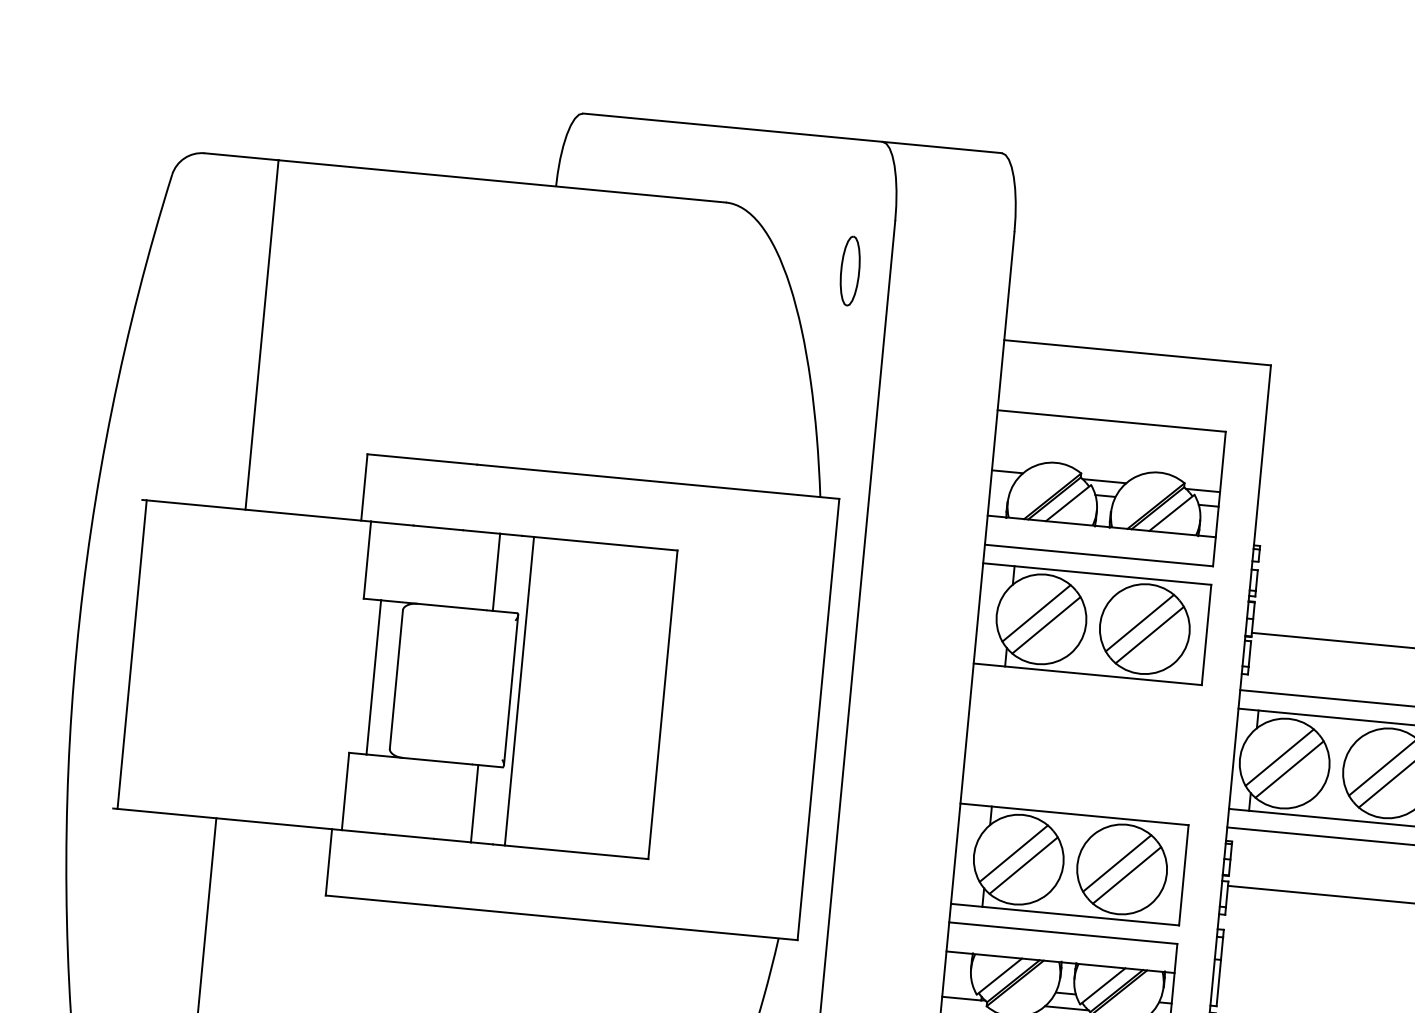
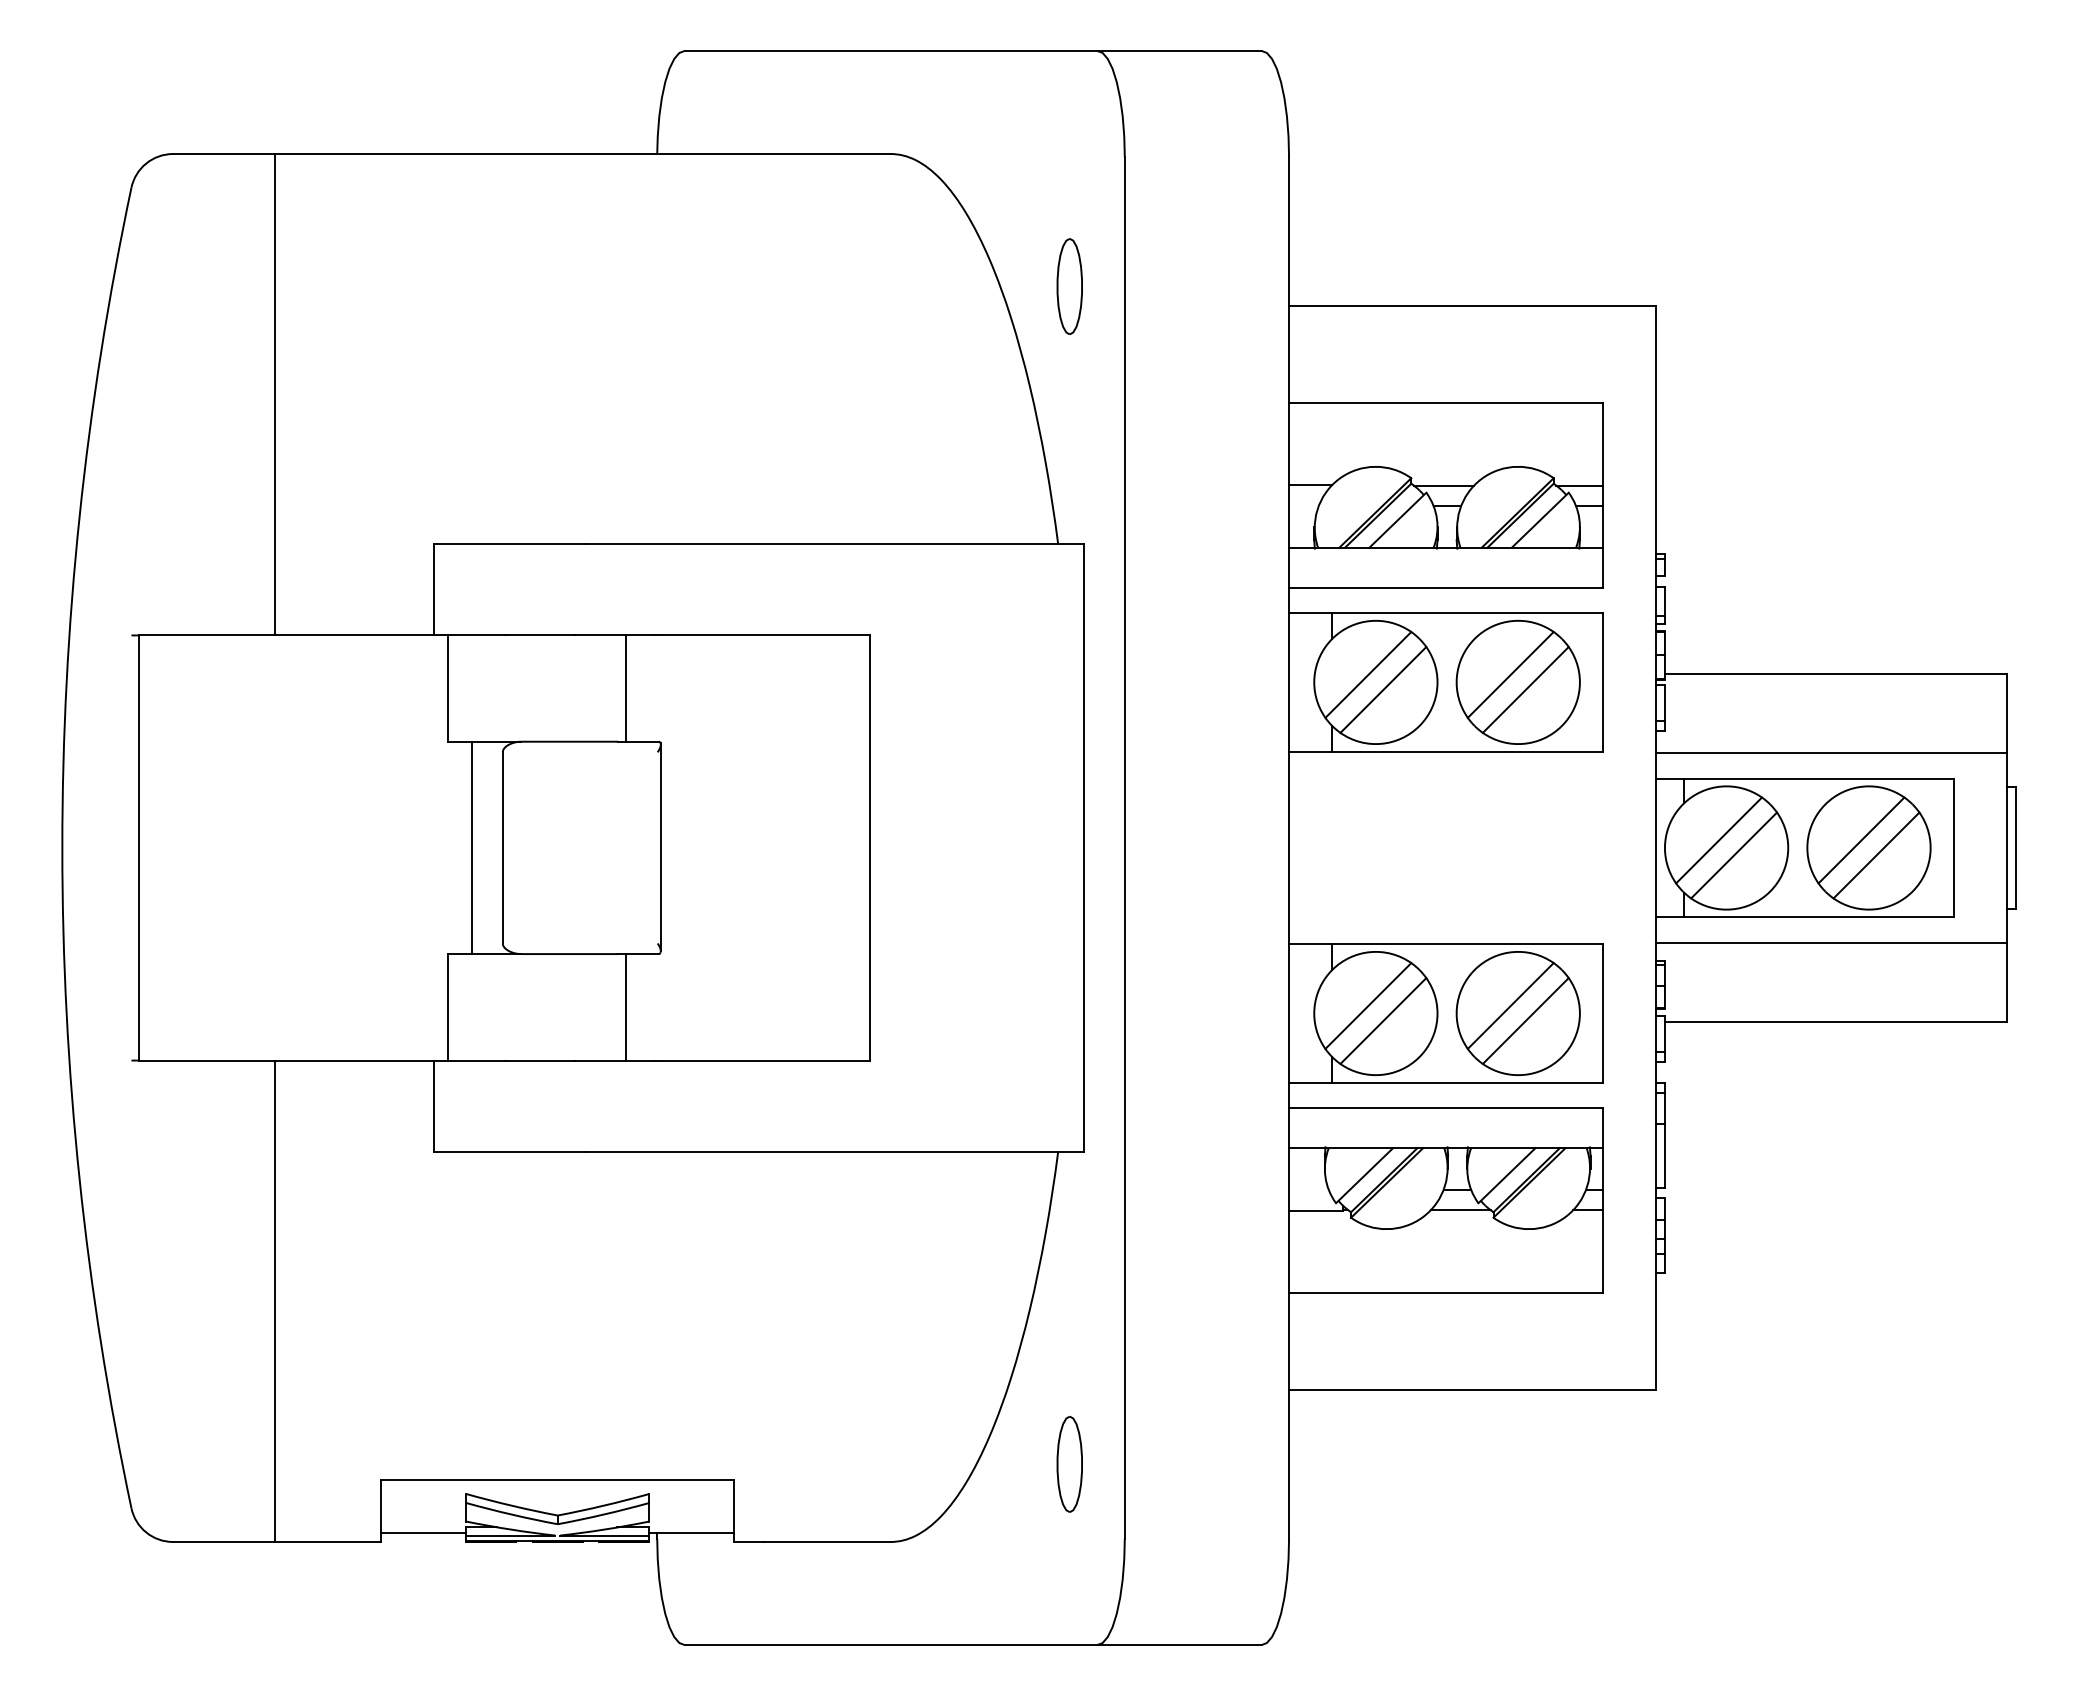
part: (850, 271) -> (1069, 286), moved
line: (519, 690) -> (672, 847), removed

